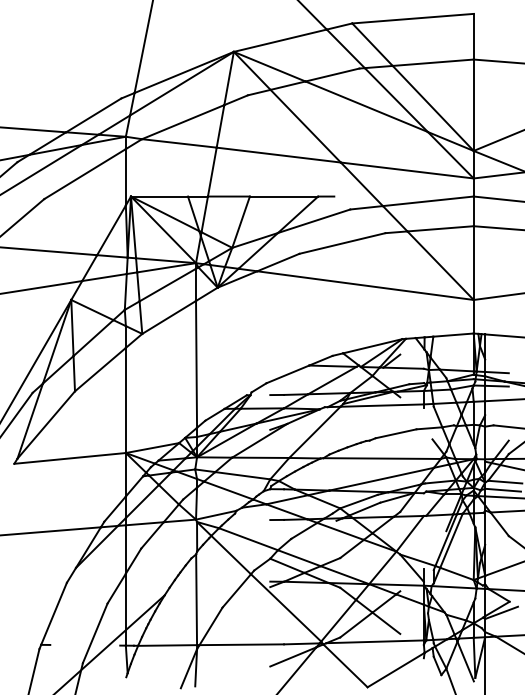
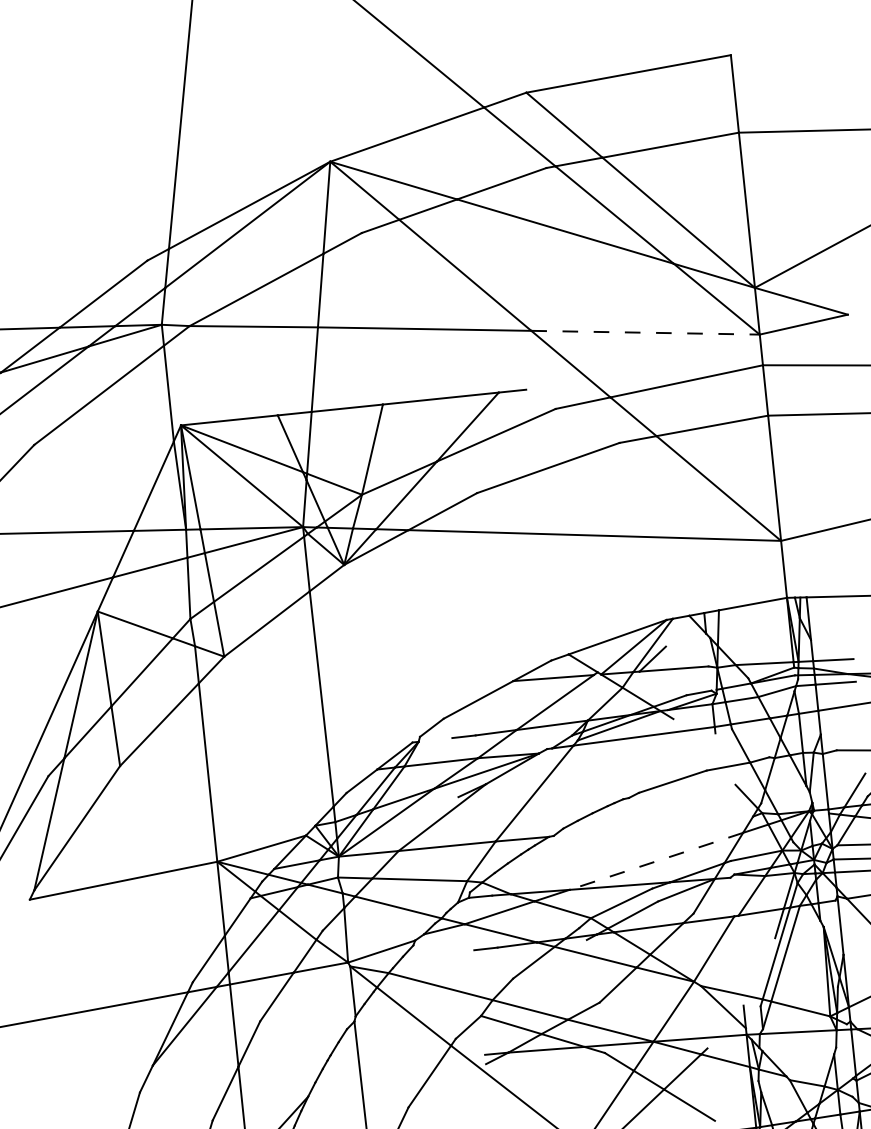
line: (407, 170) -> (645, 332), solid -> dashed
line: (381, 458) -> (652, 826), removed
line: (381, 479) -> (655, 861), solid -> dashed

